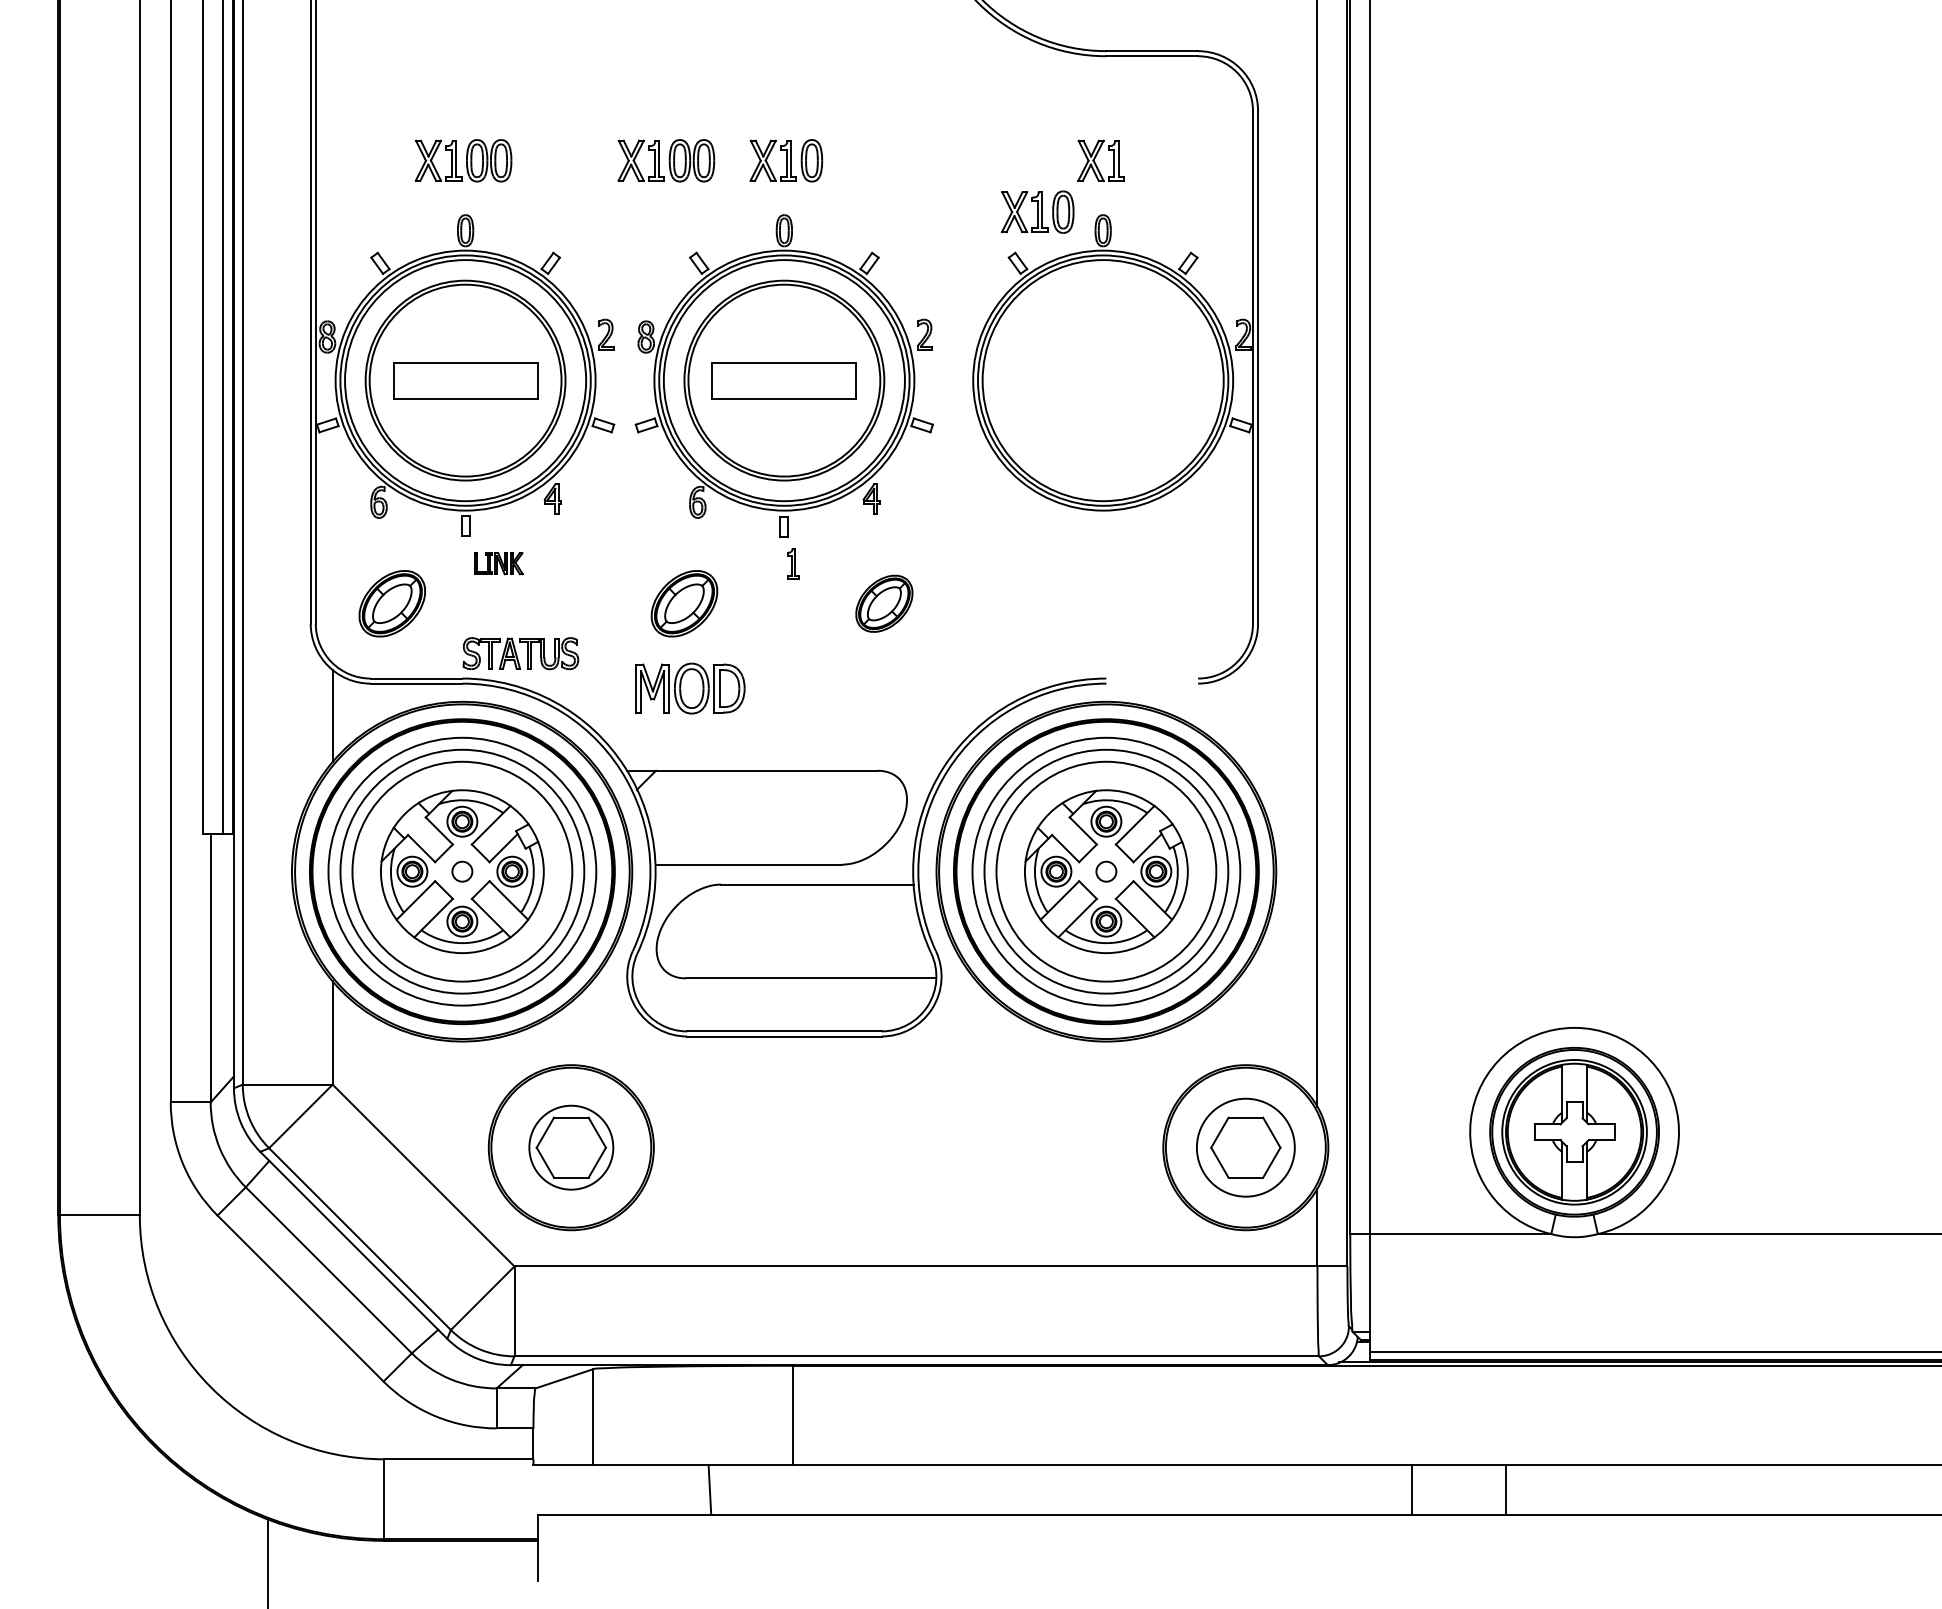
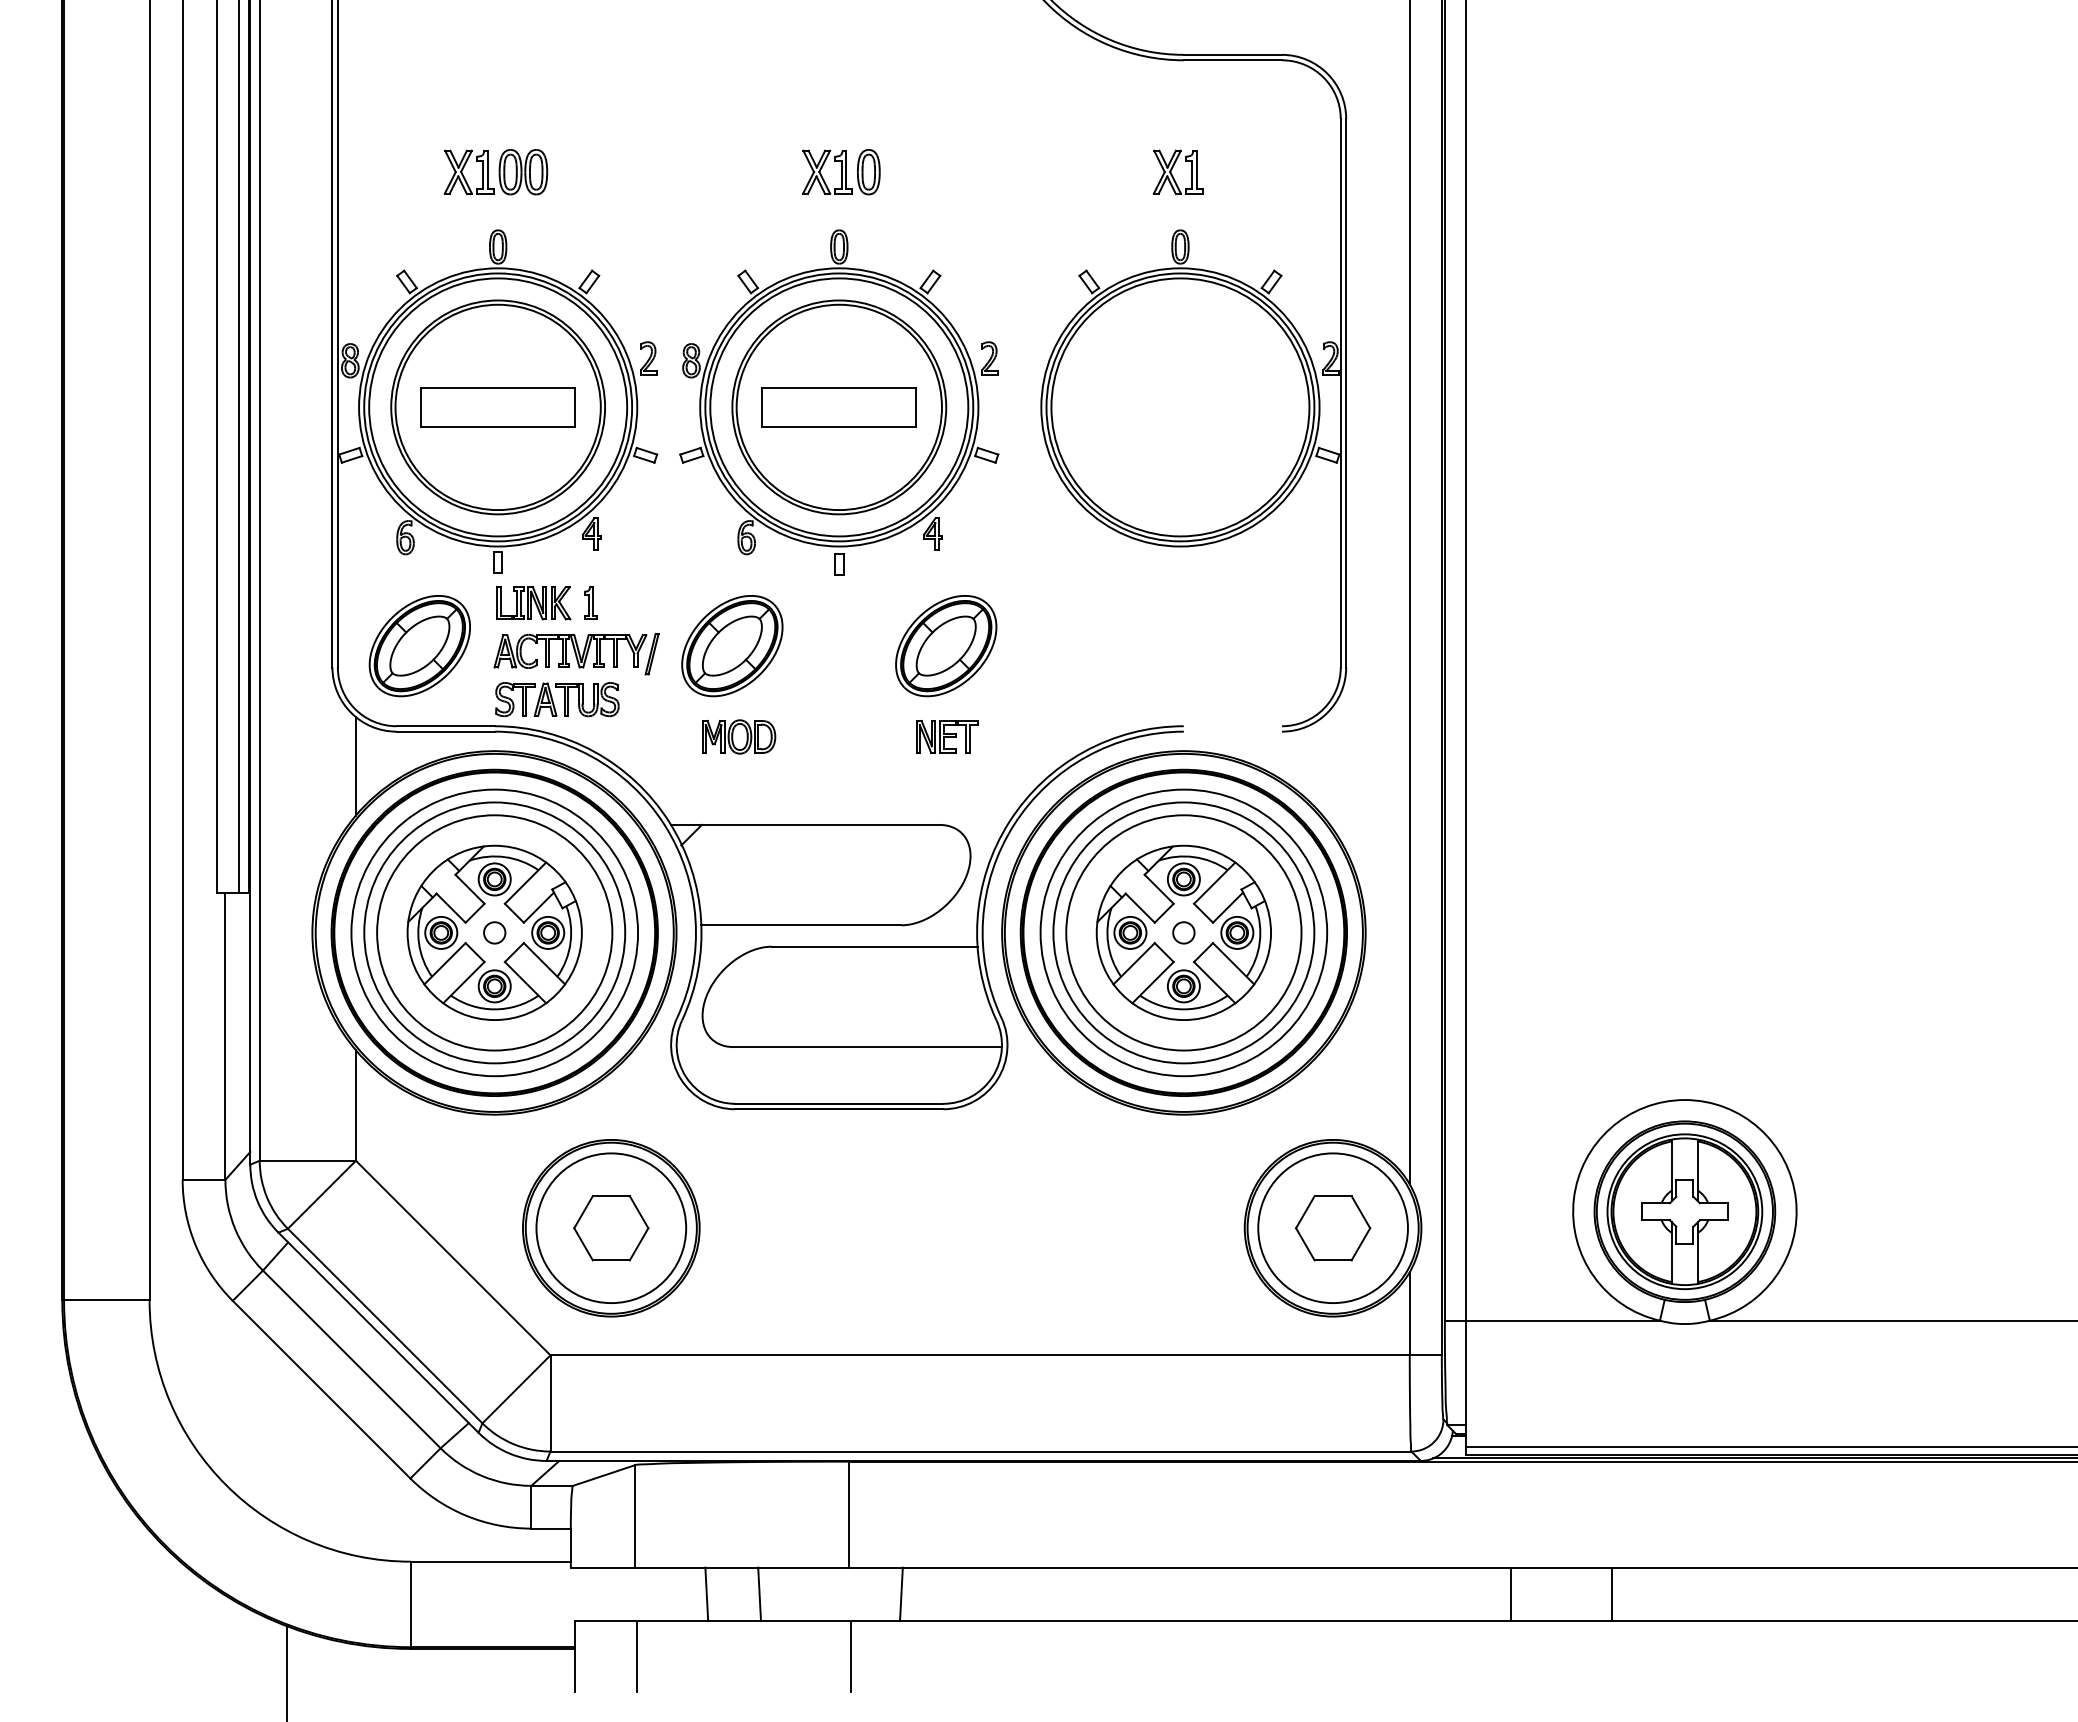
part: (665, 161) -> (712, 172), removed
part: (1037, 212) -> (1110, 227), removed
part: (792, 562) -> (590, 602), moved
part: (498, 563) -> (533, 603), size x1.43
part: (392, 604) -> (419, 646), size x1.43
part: (684, 604) -> (732, 646), size x1.43
part: (884, 604) -> (946, 646), size x1.67
part: (538, 611) -> (576, 654), added
part: (691, 688) -> (739, 736), size x0.62
part: (885, 688) -> (947, 736), added
circle: (571, 1147) -> (611, 1228), size x1.67
circle: (1245, 1147) -> (1332, 1228), size x1.43
line: (660, 1489) -> (706, 1594), added
line: (842, 1489) -> (901, 1594), added
line: (595, 1547) -> (637, 1656), added
line: (794, 1547) -> (850, 1656), added

